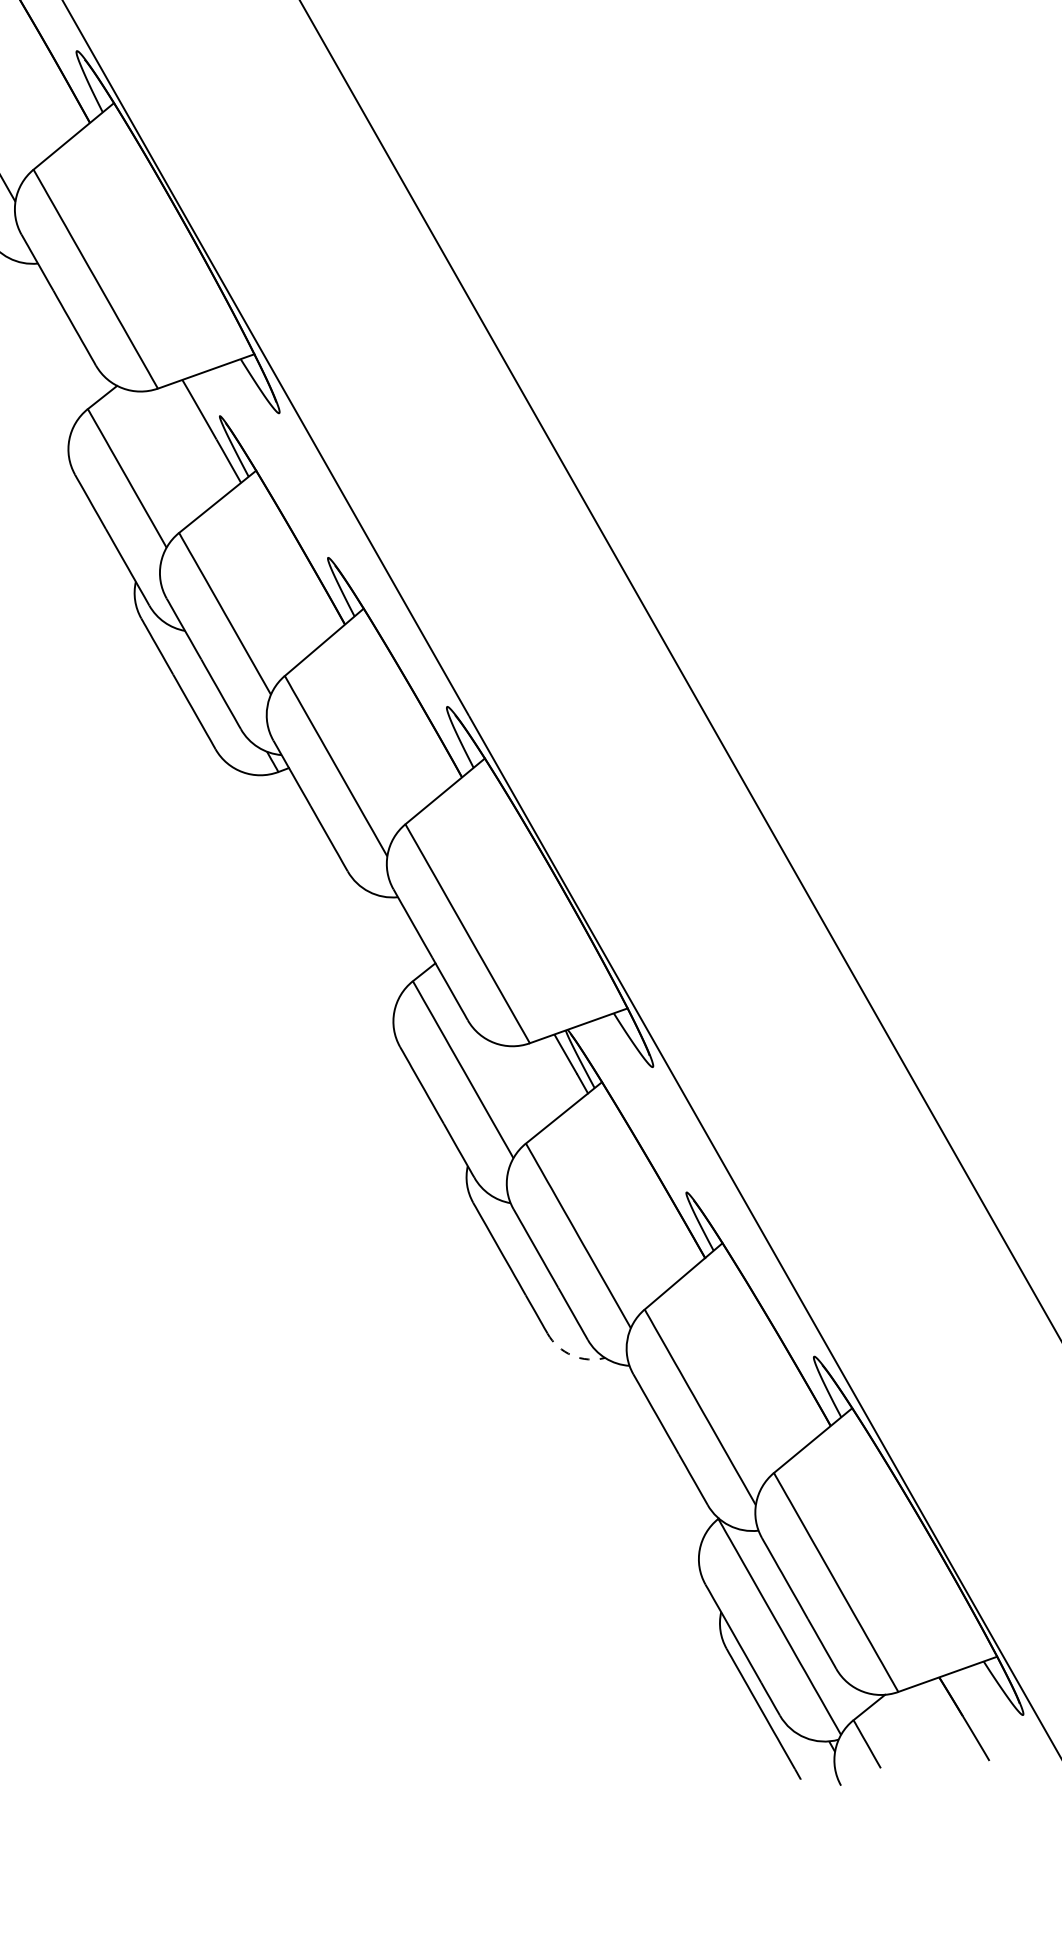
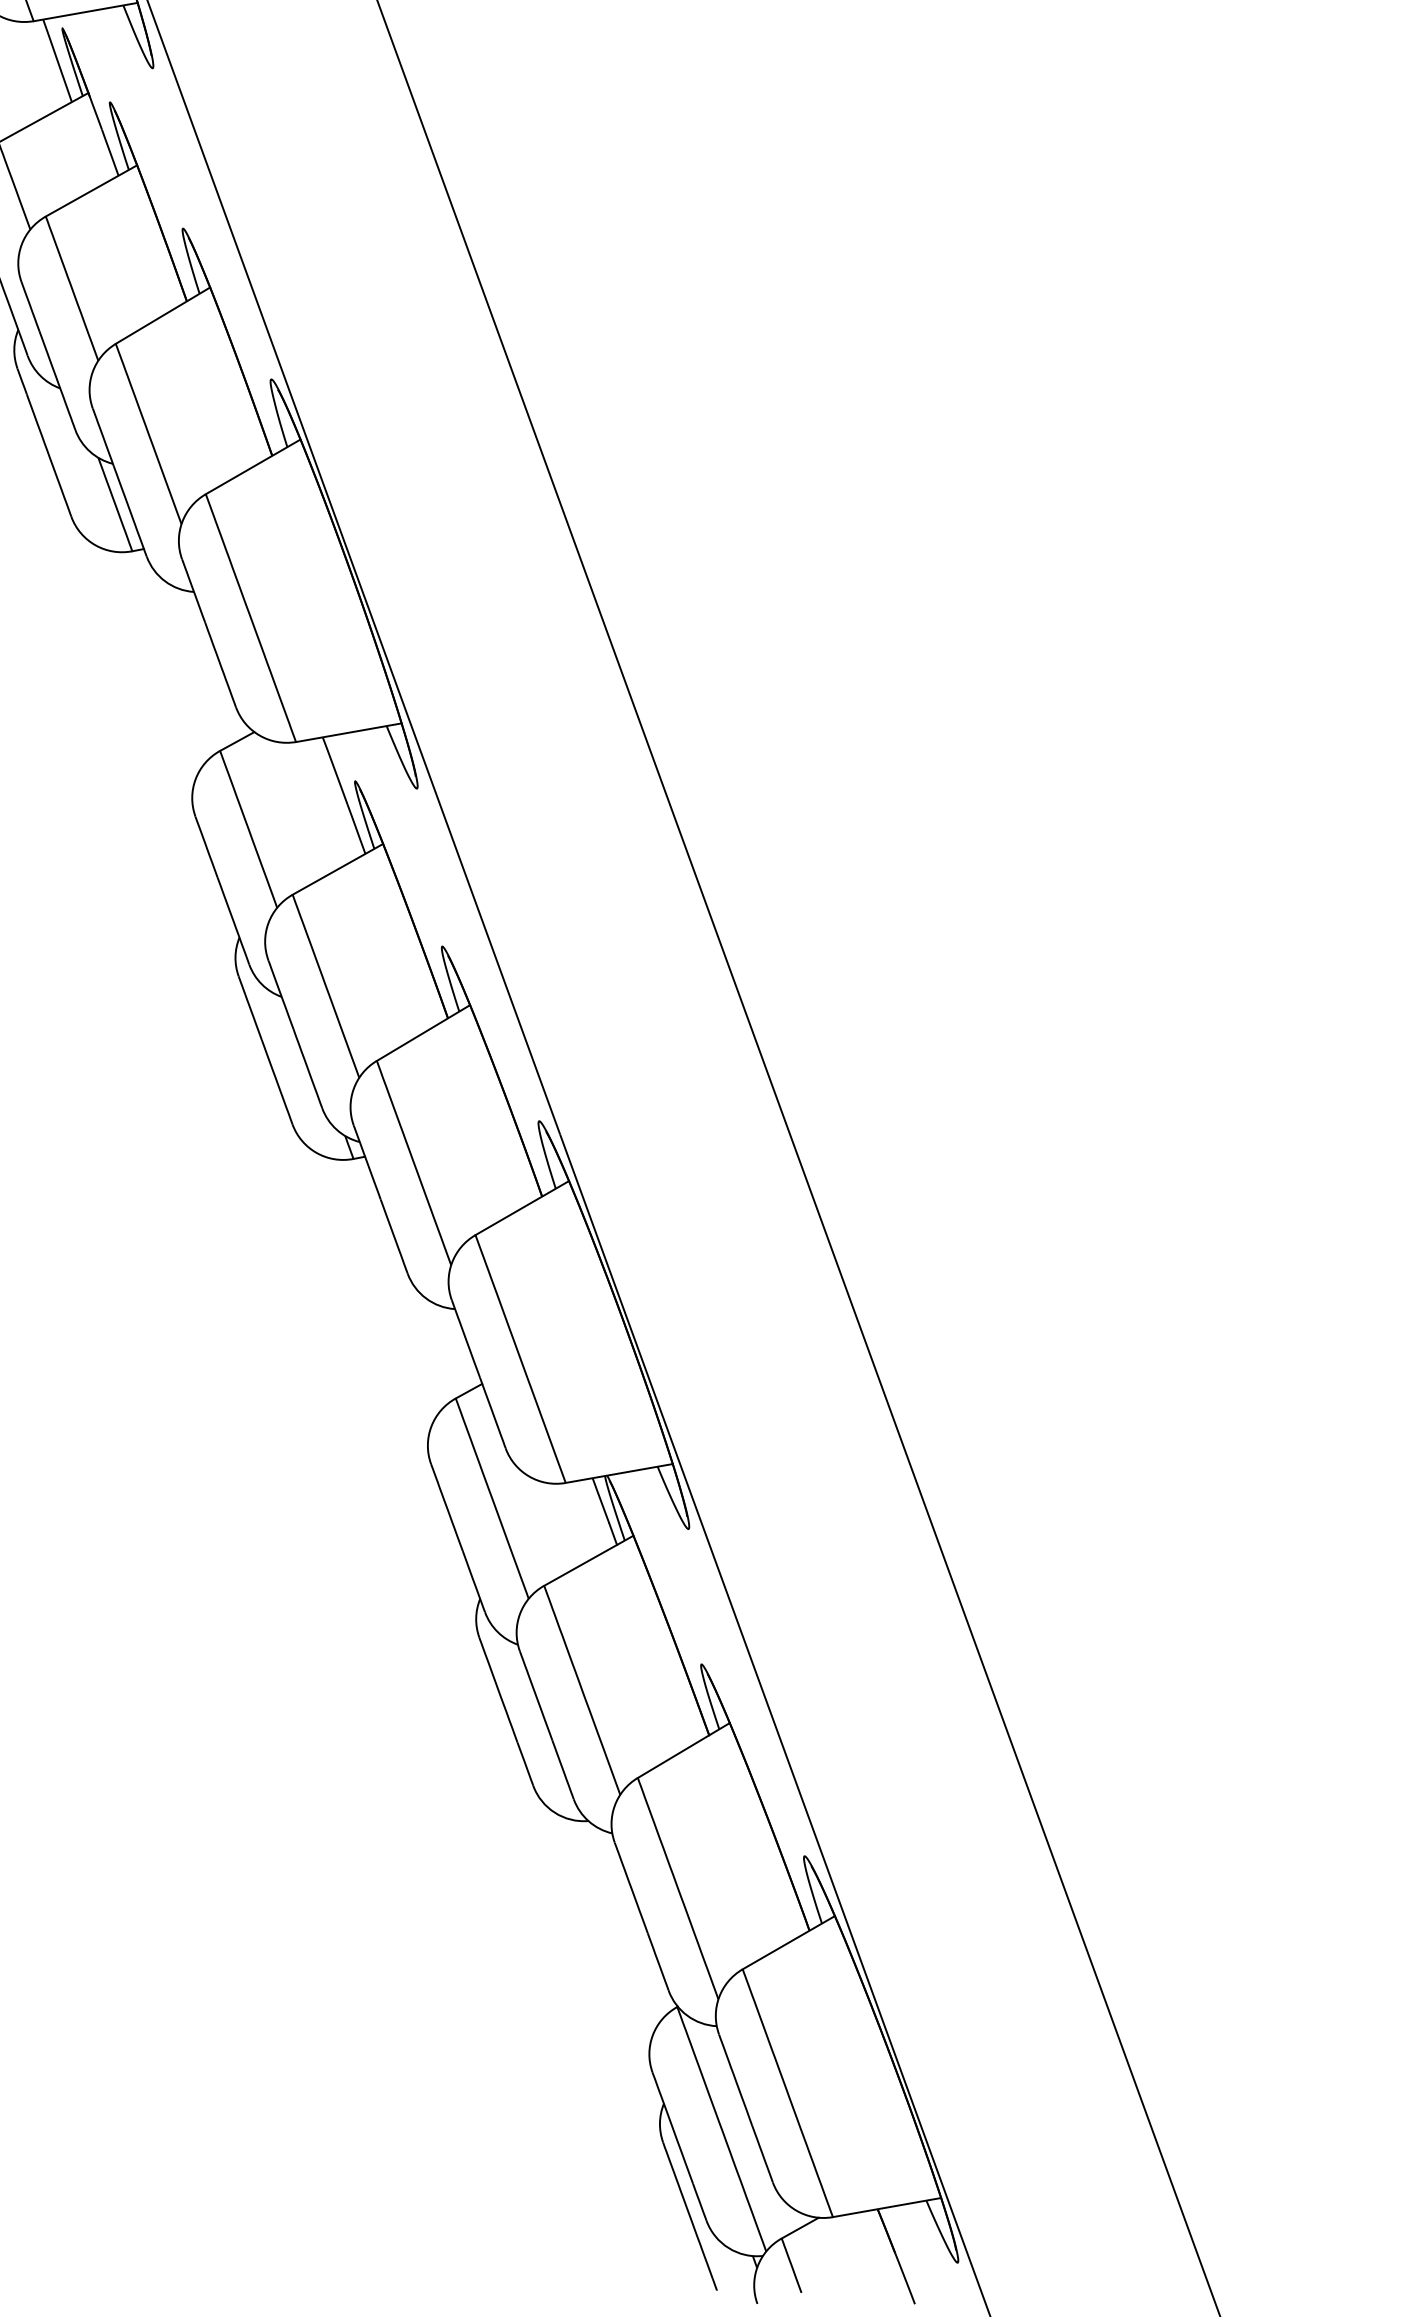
arc: (571, 1355) -> (554, 1812), dashed -> solid

